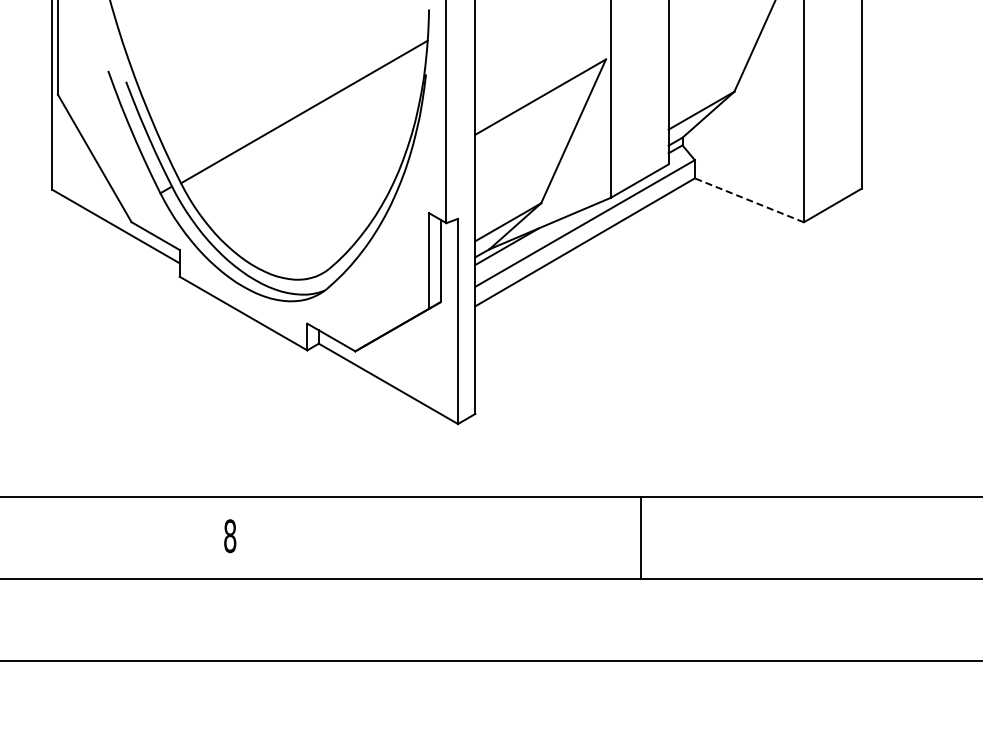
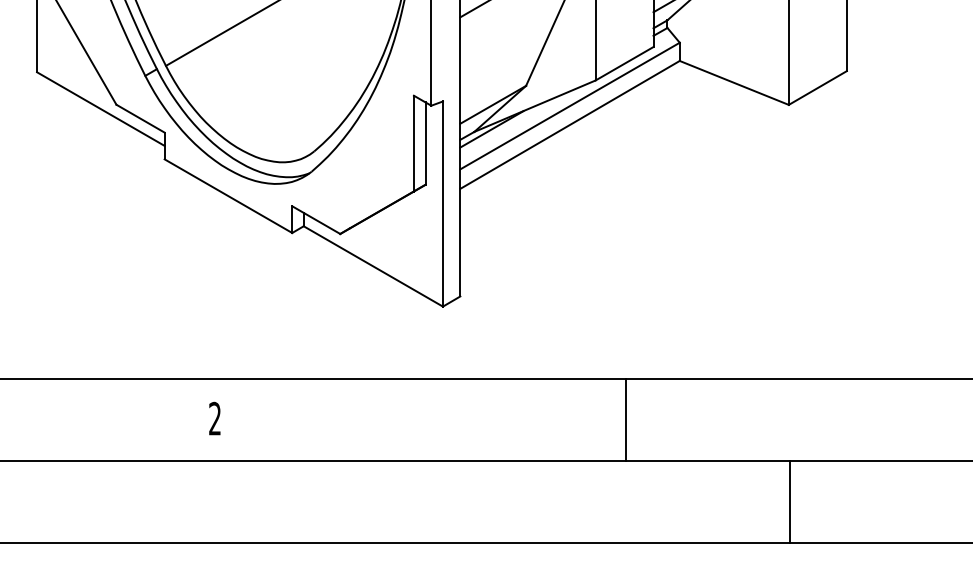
line: (749, 200) -> (734, 83), dashed -> solid
text: (230, 536) -> (215, 419), 8 -> 2
line: (805, 619) -> (790, 502), added

